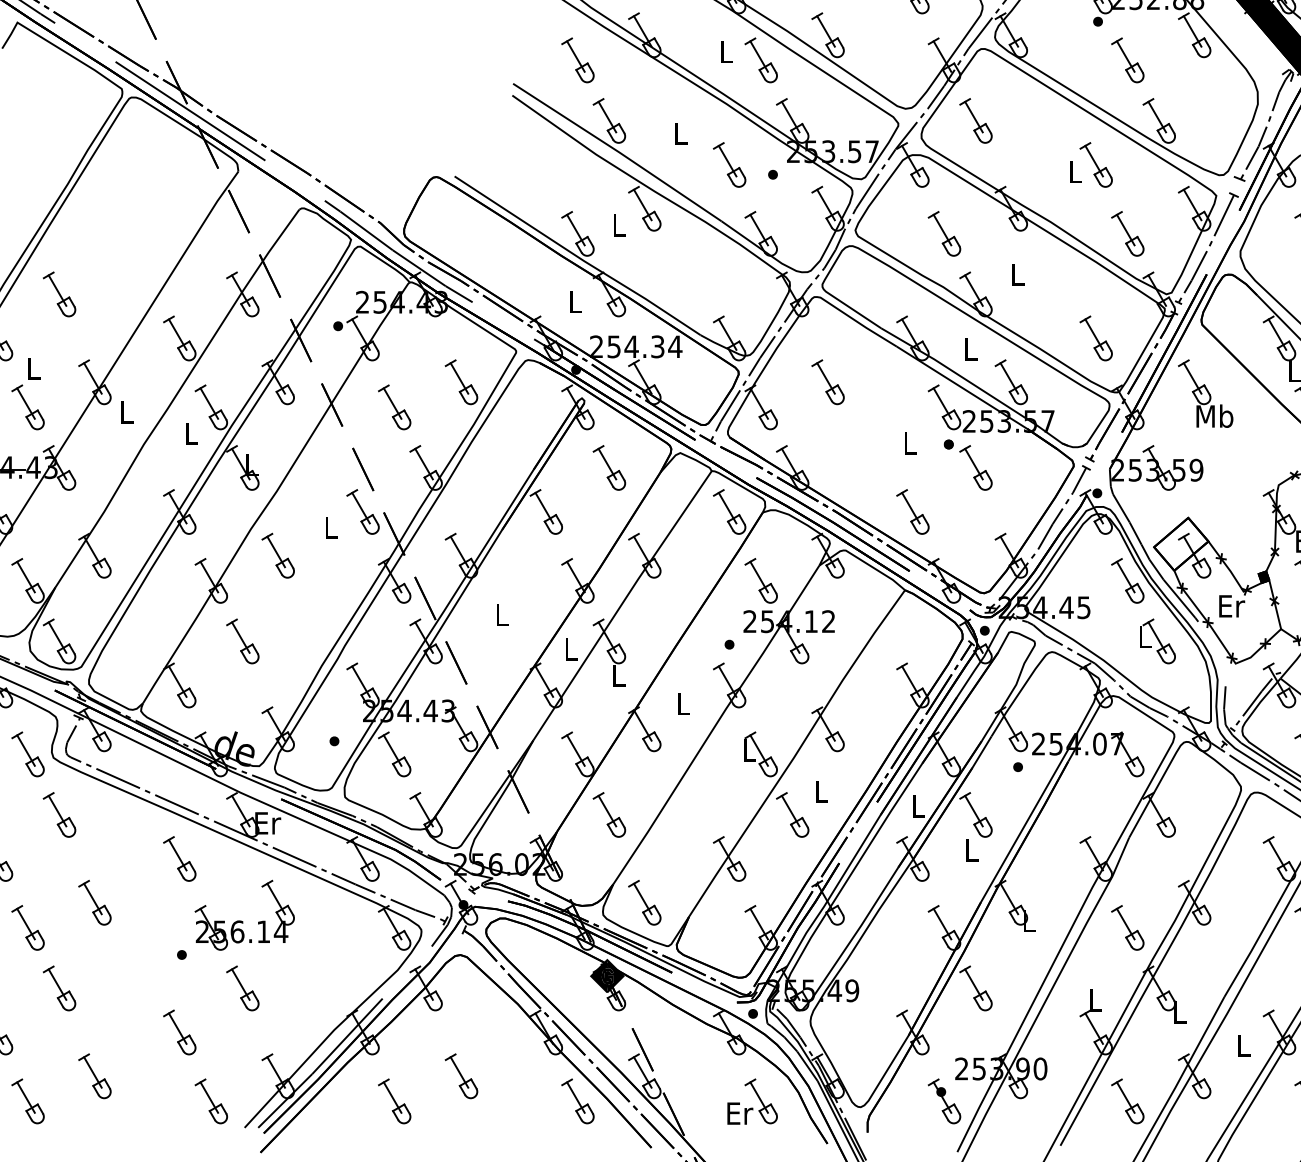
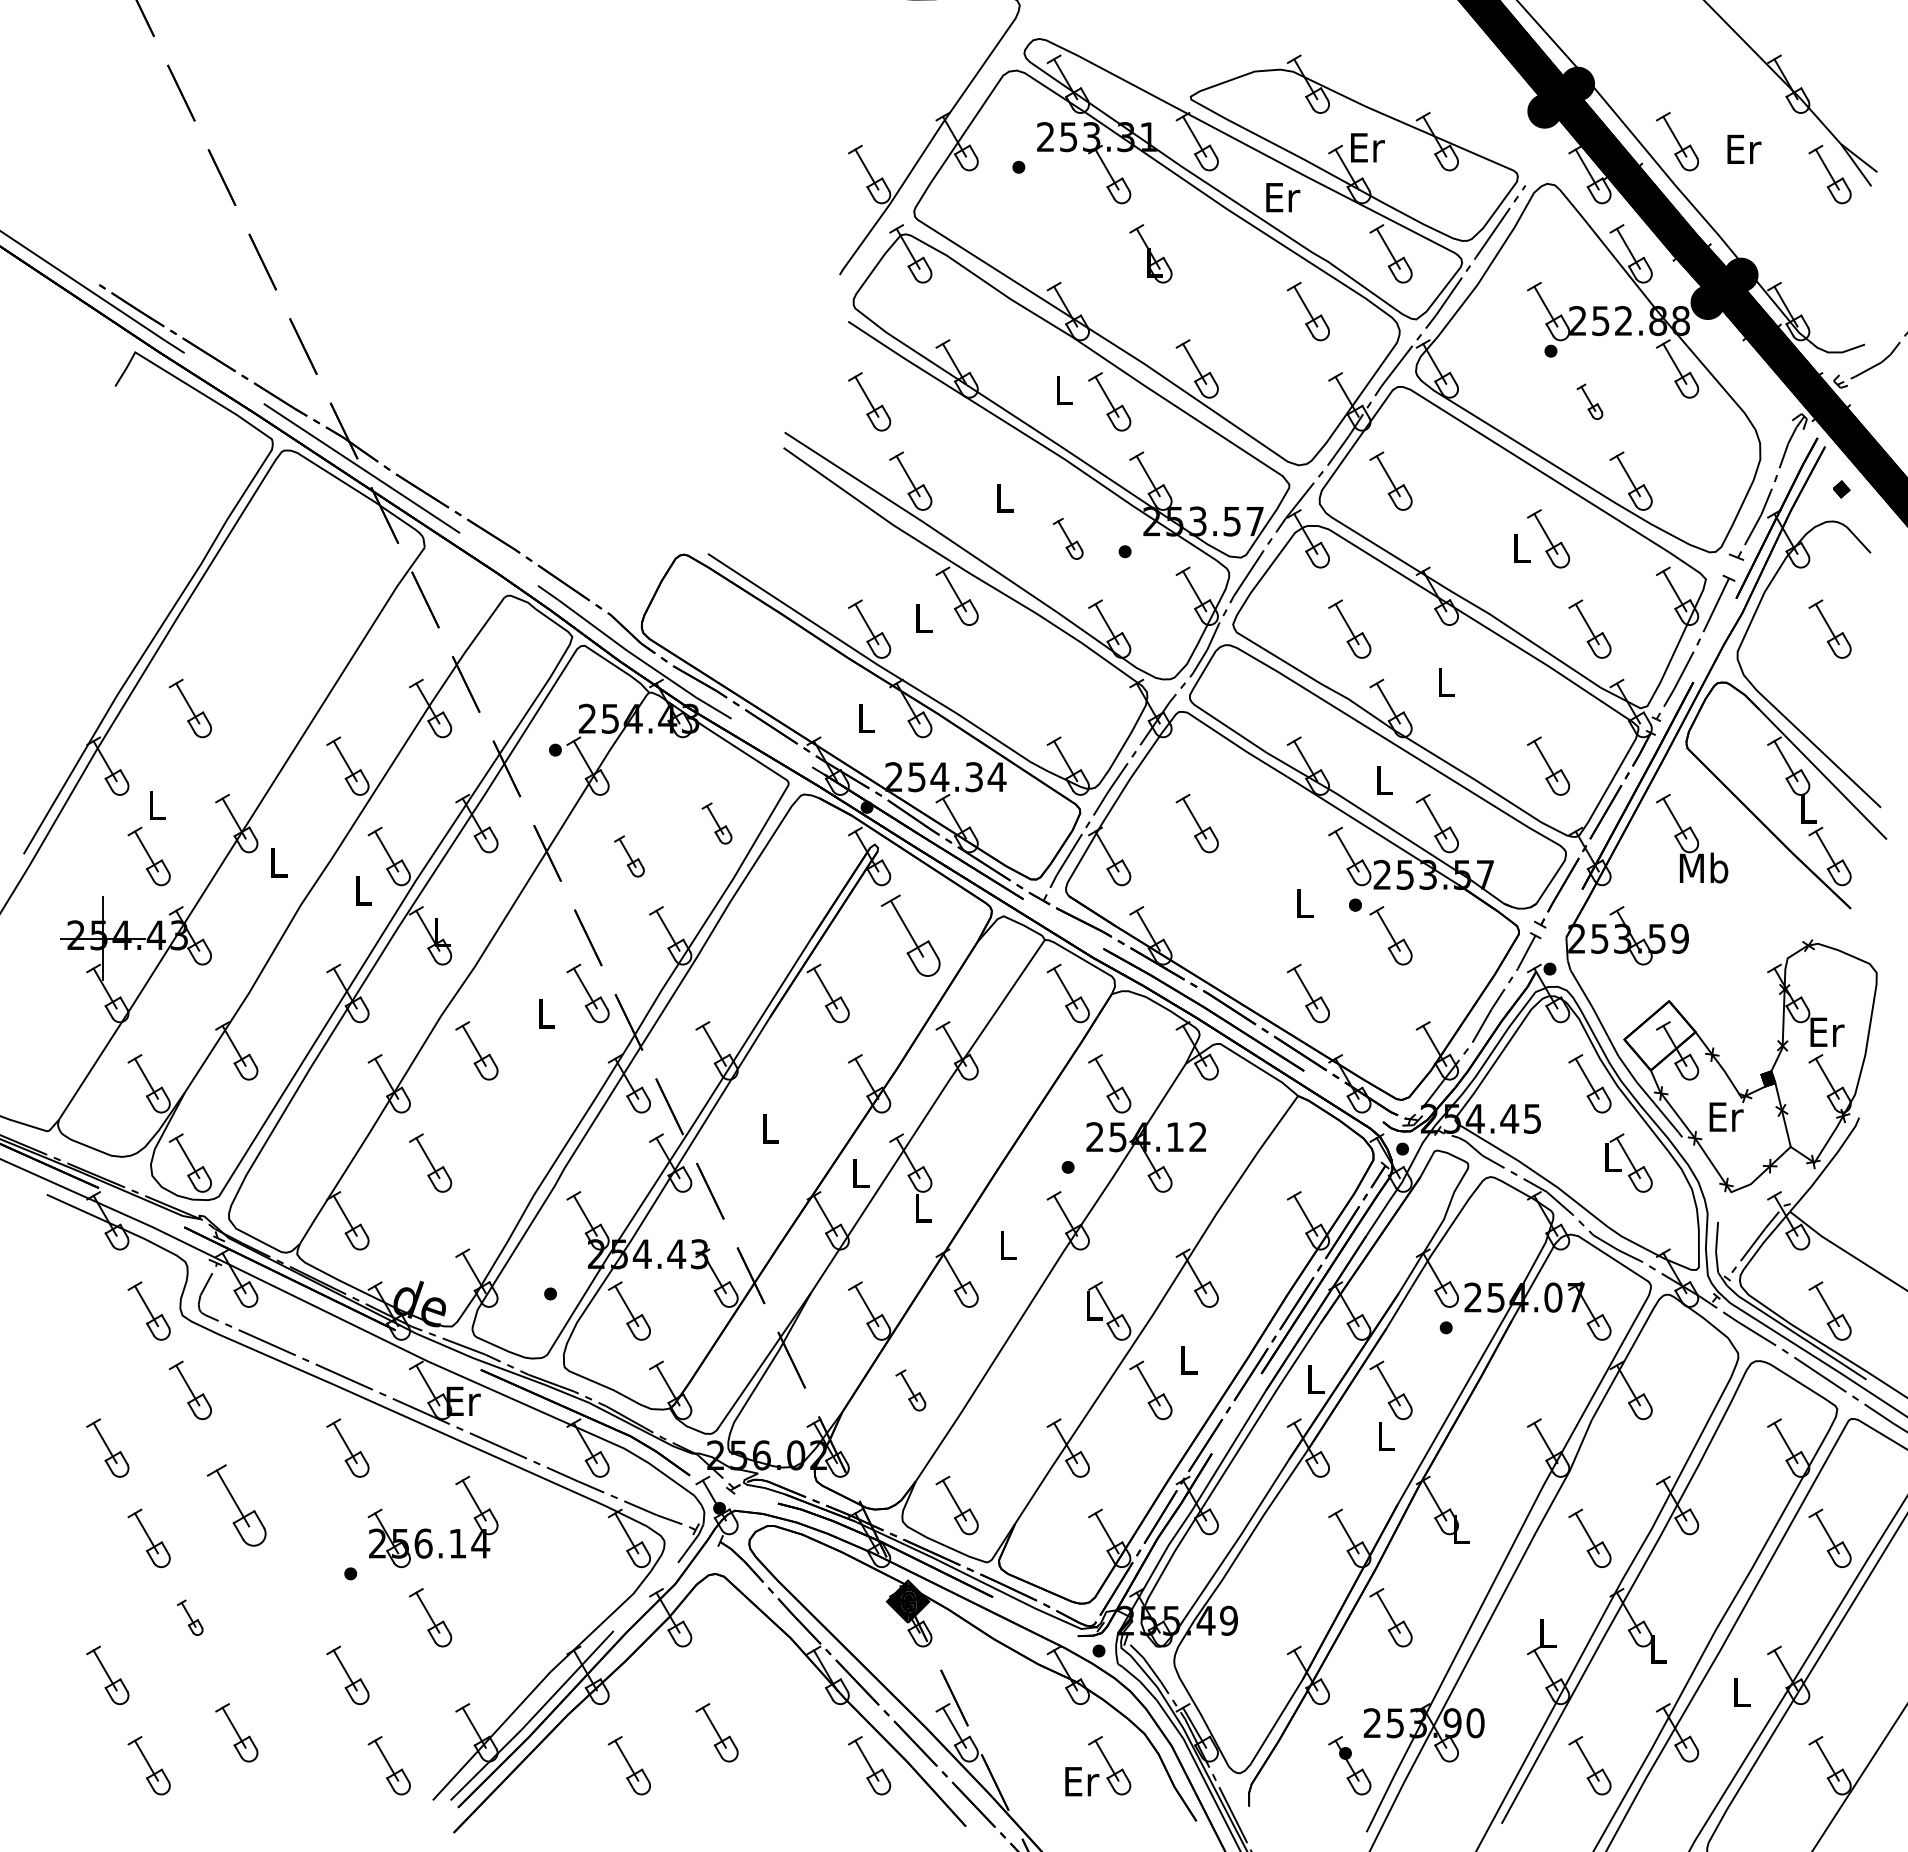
part: (1127, 60) -> (1589, 401), size x0.6
part: (729, 164) -> (1067, 538), size x0.7
part: (461, 382) -> (716, 823), size x0.7
part: (394, 407) -> (629, 856), size x0.7
part: (609, 467) -> (910, 935), size x1.4
part: (609, 815) -> (910, 1390), size x0.7
part: (94, 902) -> (236, 1505), size x1.4
part: (58, 988) -> (189, 1617), size x0.6

